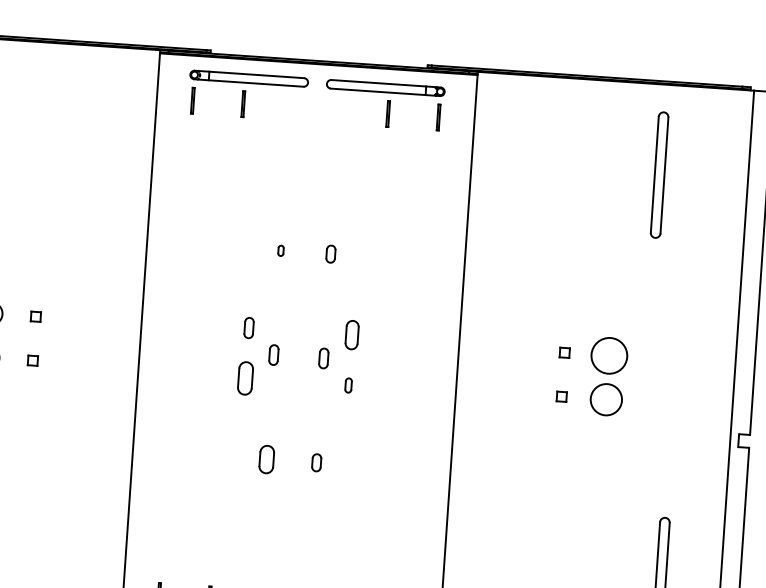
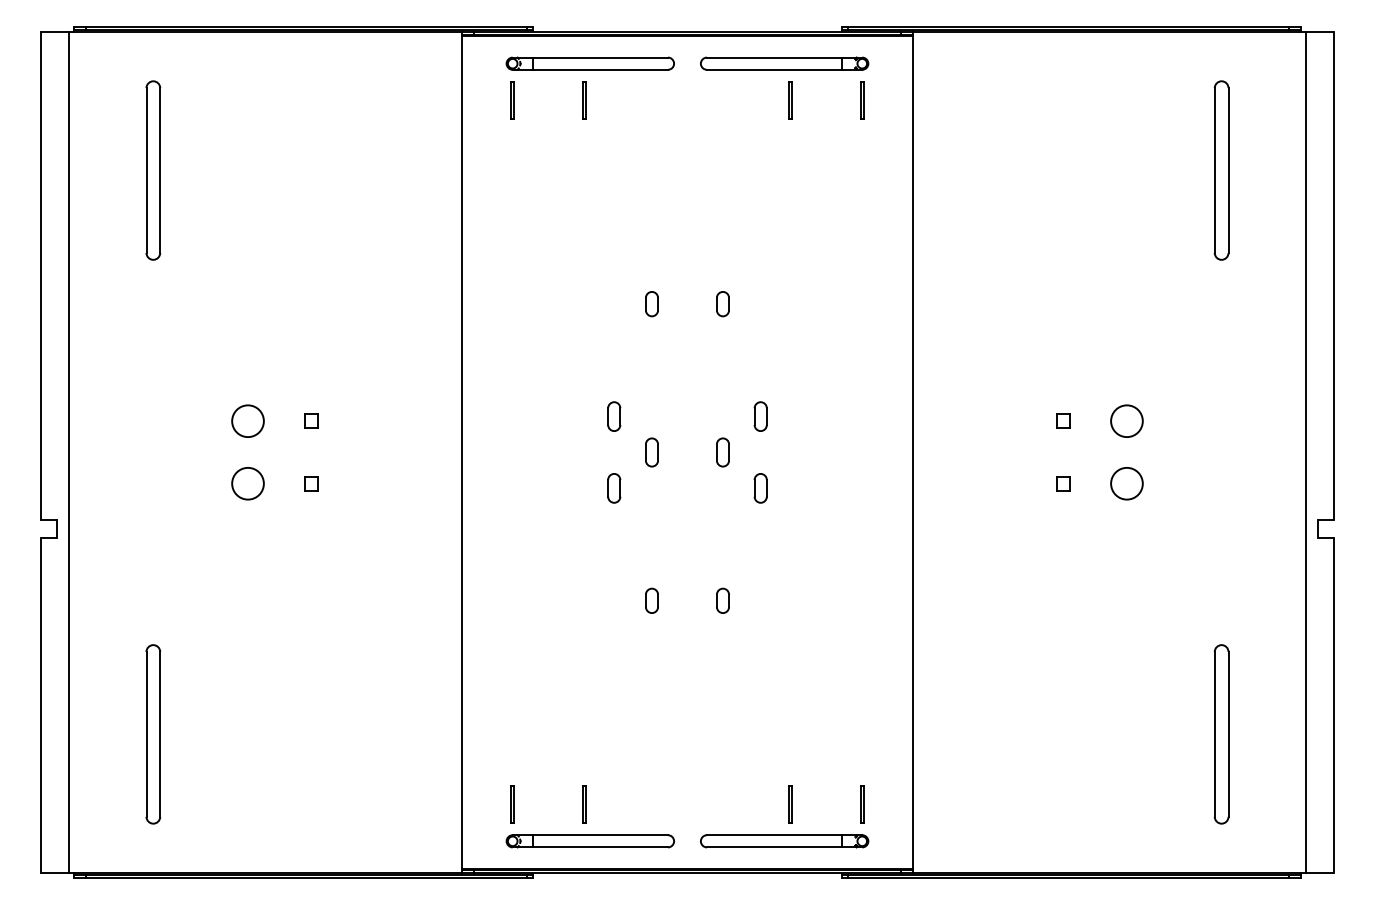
part: (659, 175) -> (1221, 170), moved
part: (280, 250) -> (651, 304), size x1.67
part: (351, 334) -> (760, 416), size x0.71
circle: (609, 356) -> (1126, 421), size x0.62
part: (245, 378) -> (614, 488), size x0.62
part: (348, 385) -> (760, 488), size x1.43
circle: (606, 399) -> (1126, 483), size x0.71
part: (266, 459) -> (651, 600), size x0.62

